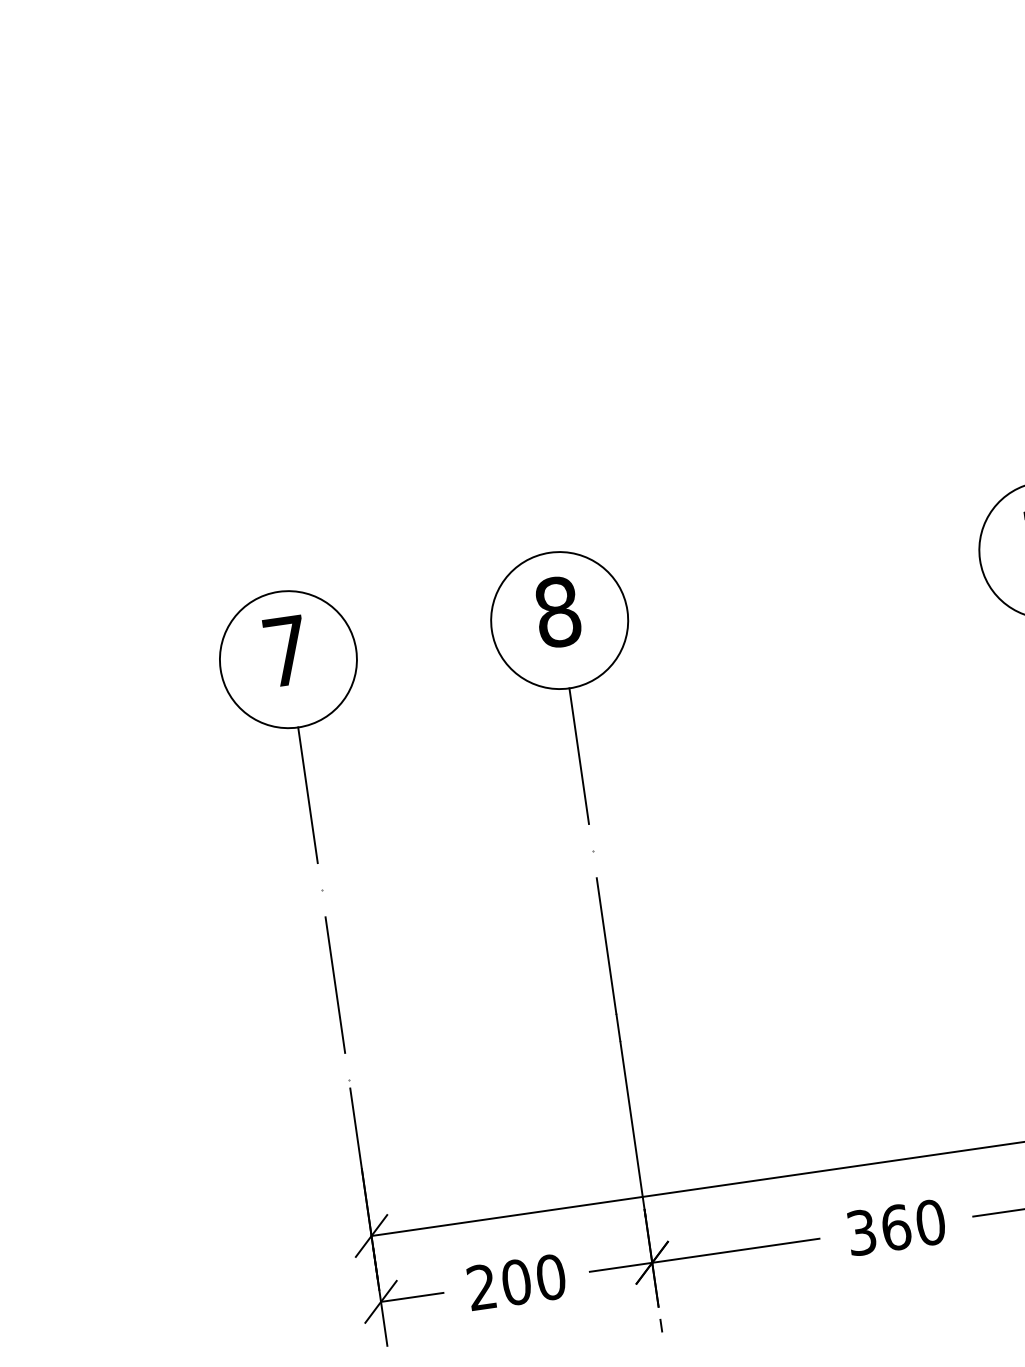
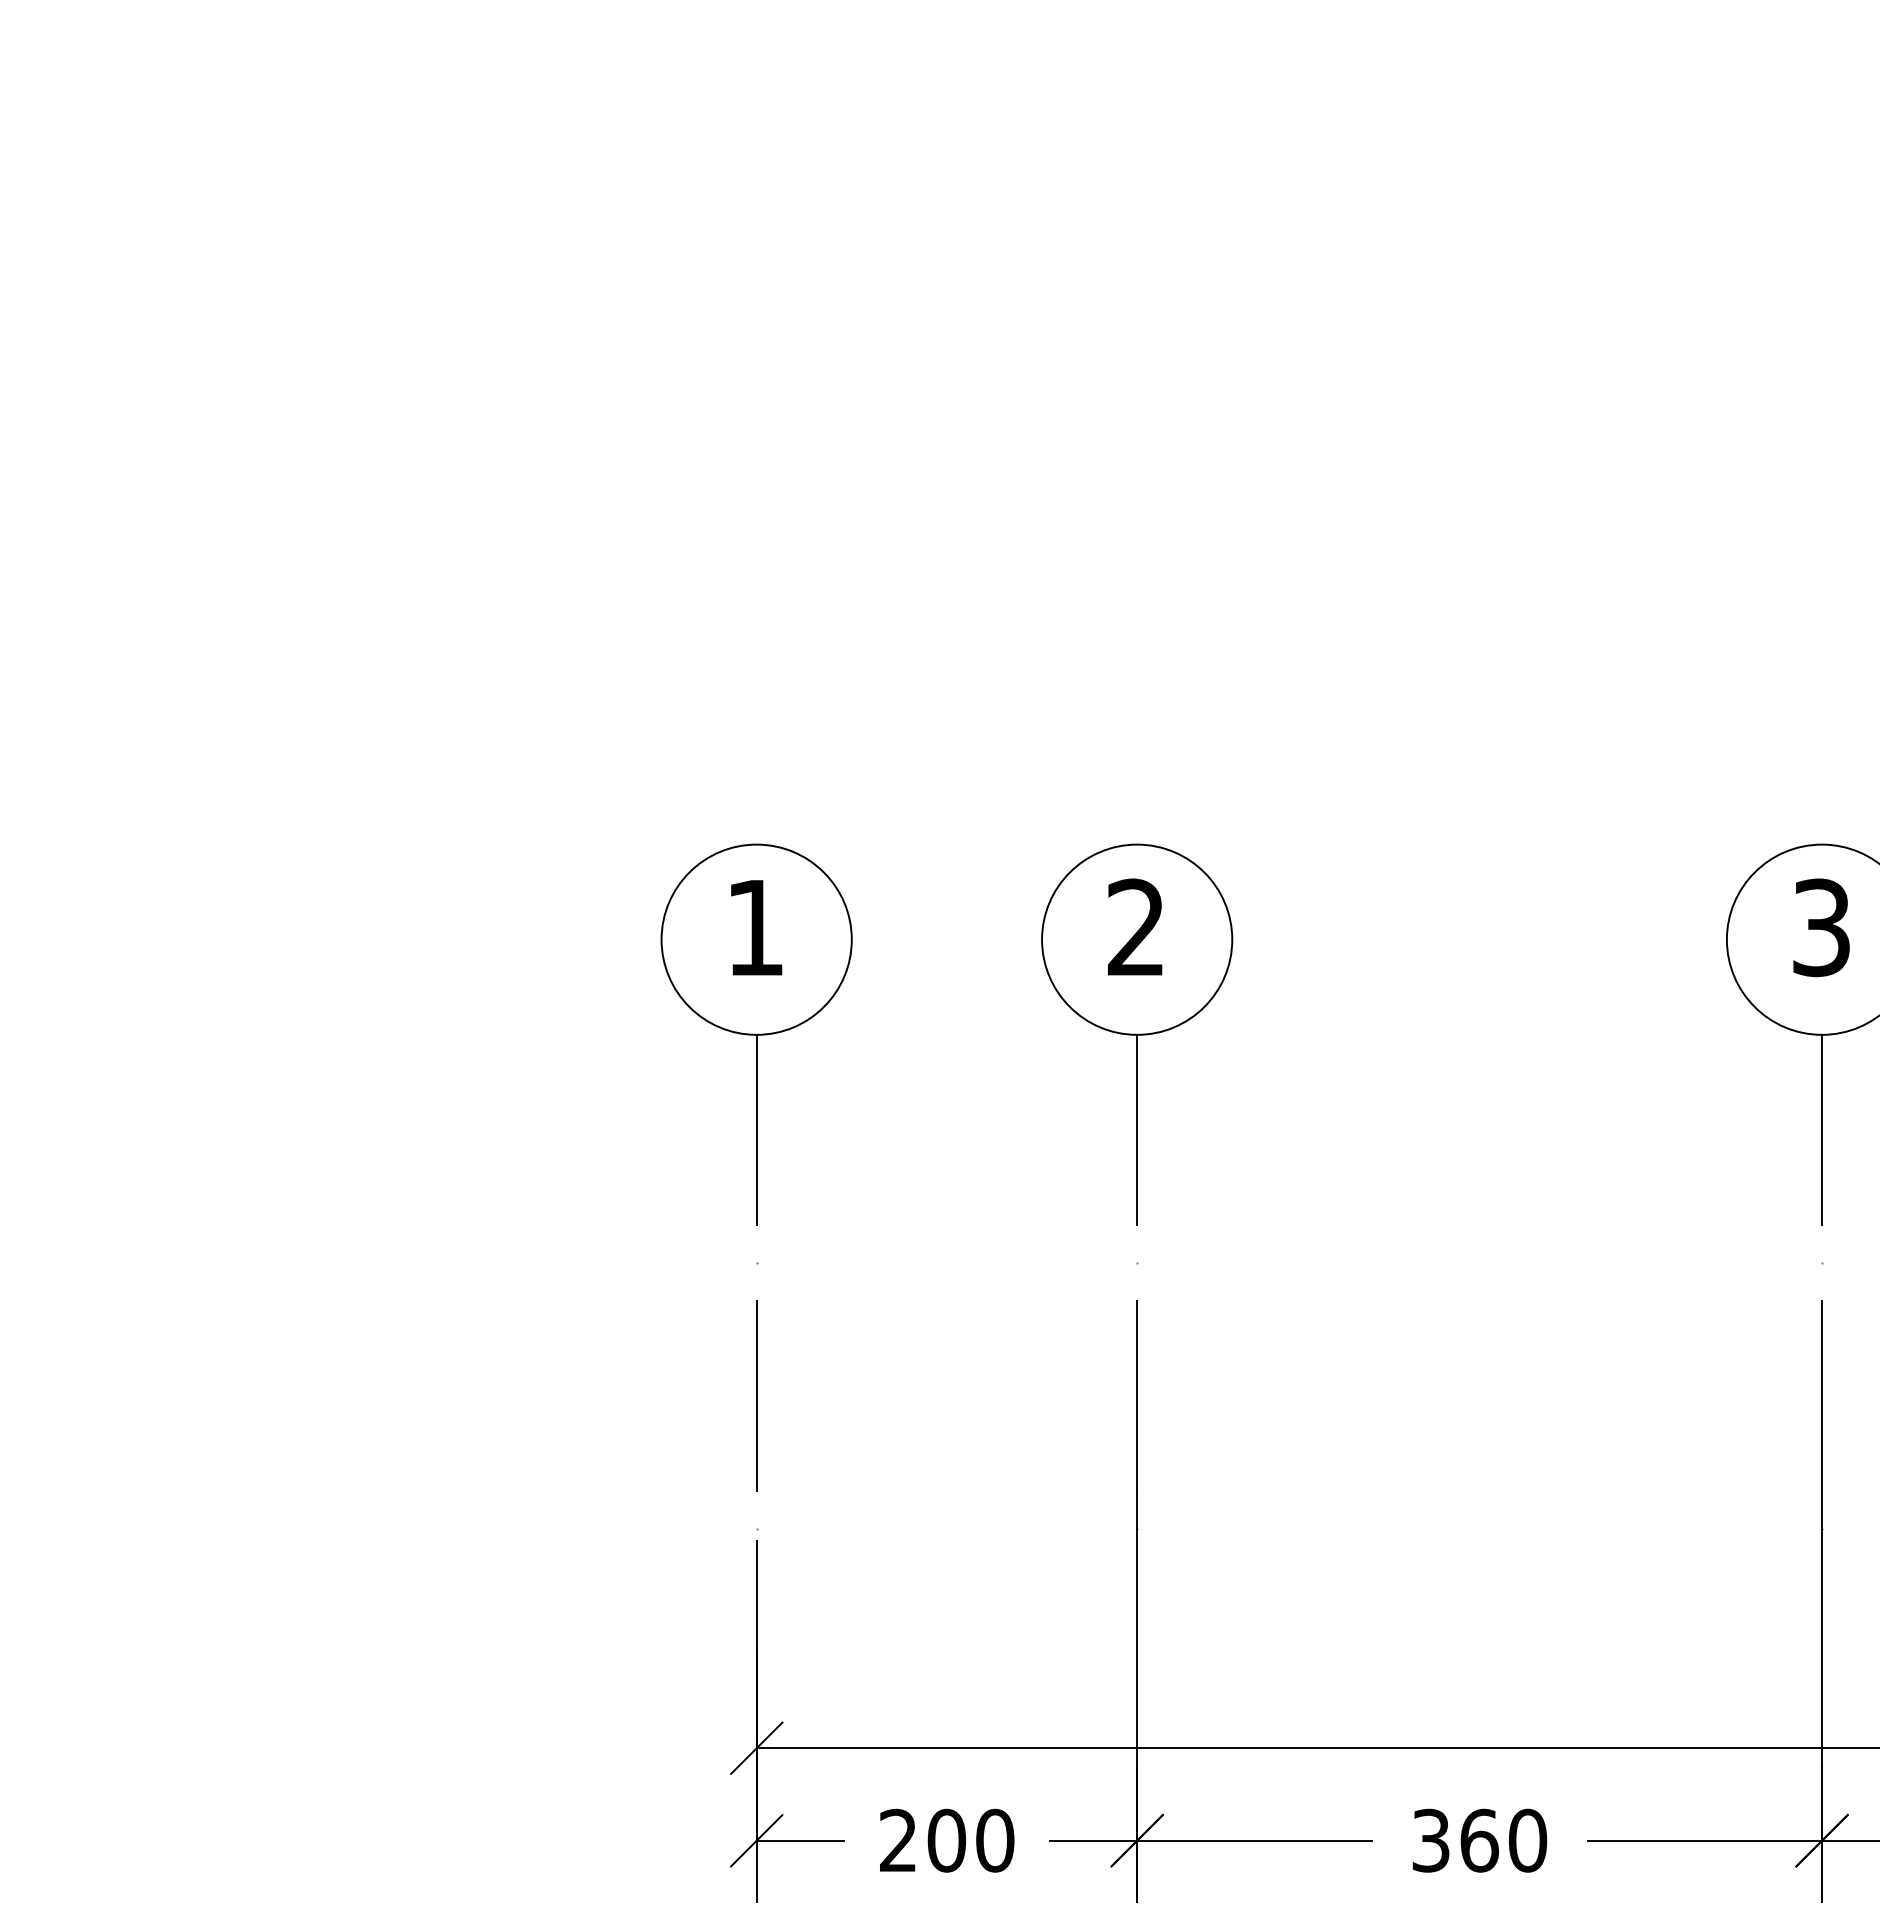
text: (557, 611) -> (1136, 927), 8 -> 2
text: (286, 651) -> (755, 927), 7 -> 1

